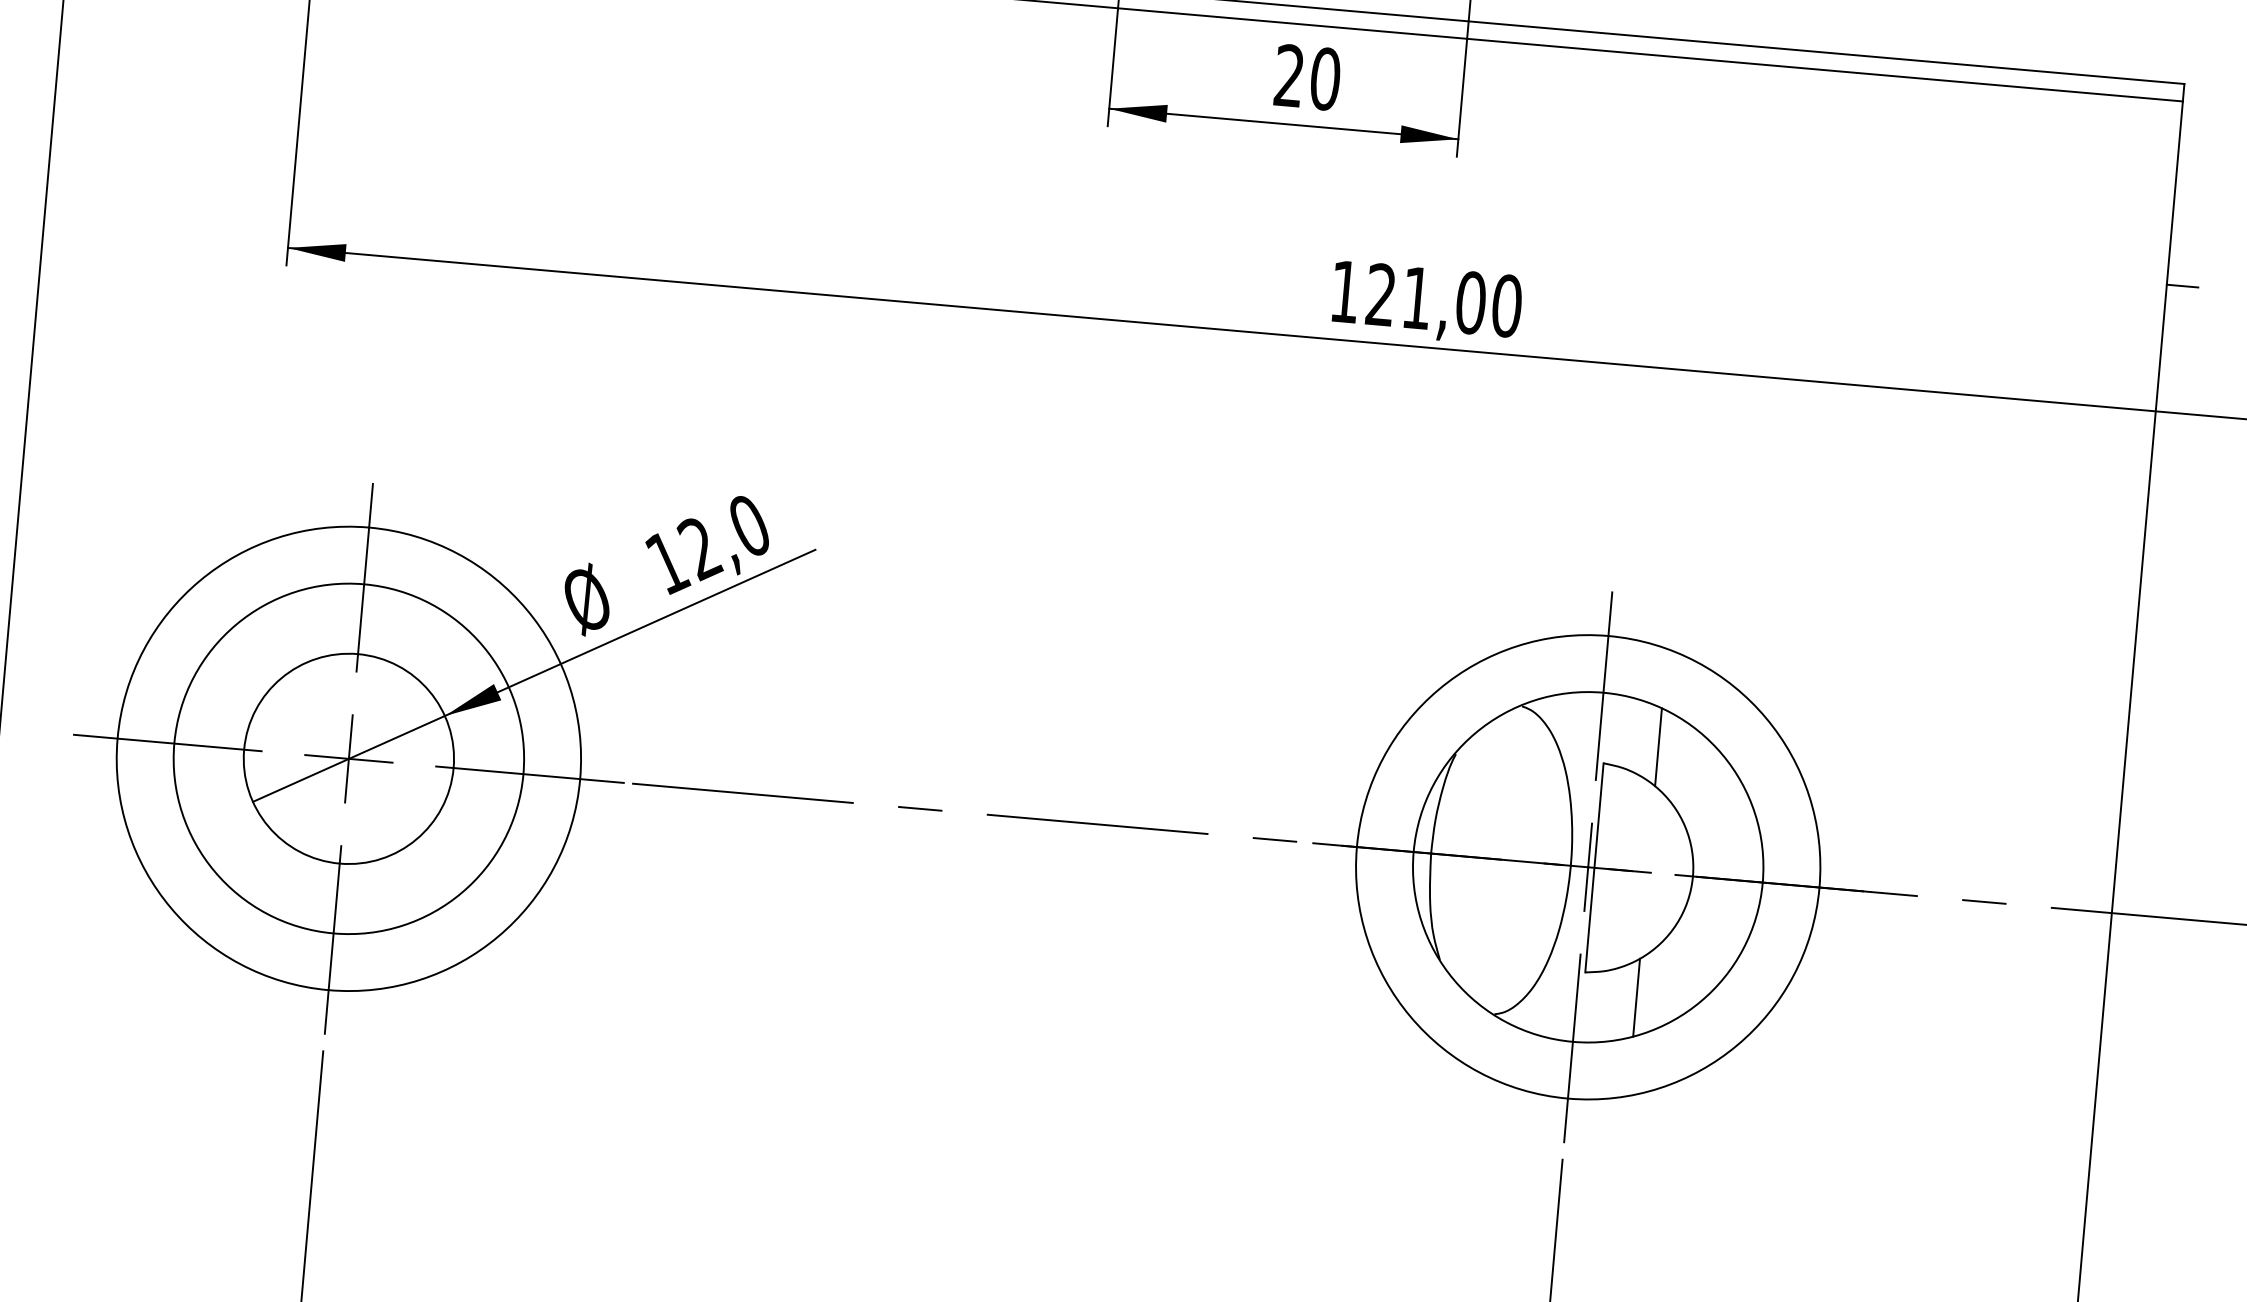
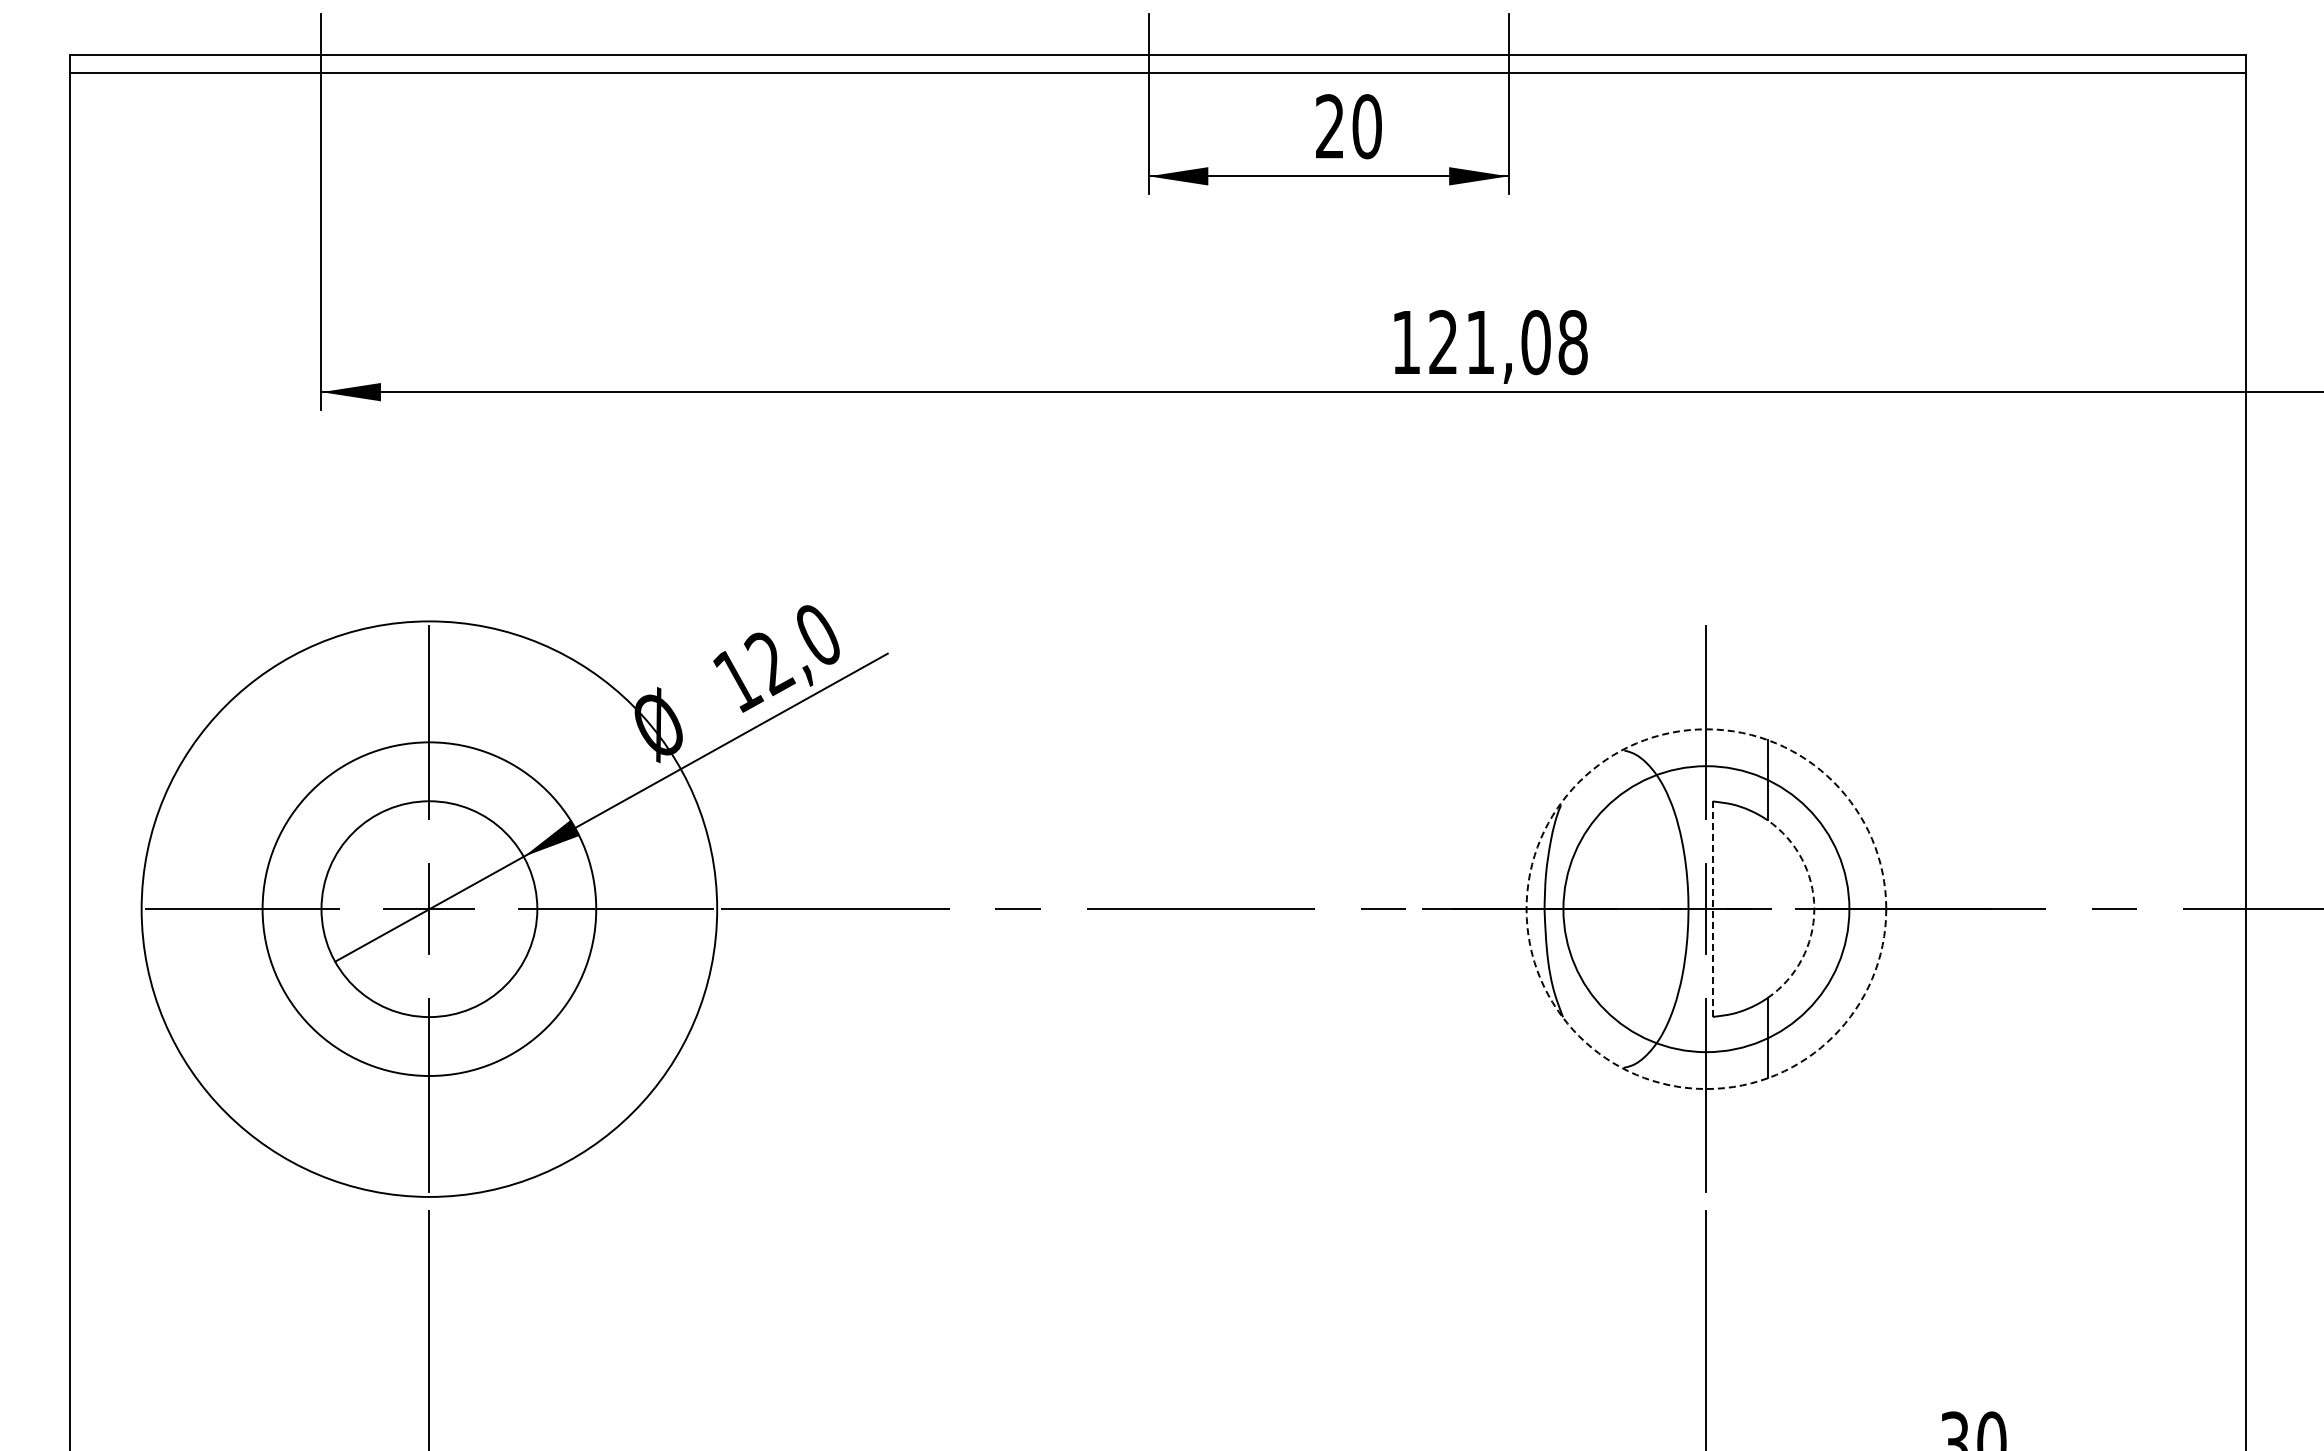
line: (2181, 285) -> (2261, 261), removed
text: (1506, 305) -> (1572, 342), 121,00 -> 121,08
circle: (349, 758) -> (429, 908), size x0.7
circle: (348, 759) -> (429, 909), size x1.6
circle: (1588, 866) -> (1706, 908), size x0.6
circle: (1588, 867) -> (1706, 909), solid -> dashed
line: (1594, 868) -> (1712, 909), solid -> dashed
arc: (1693, 876) -> (1814, 909), solid -> dashed

